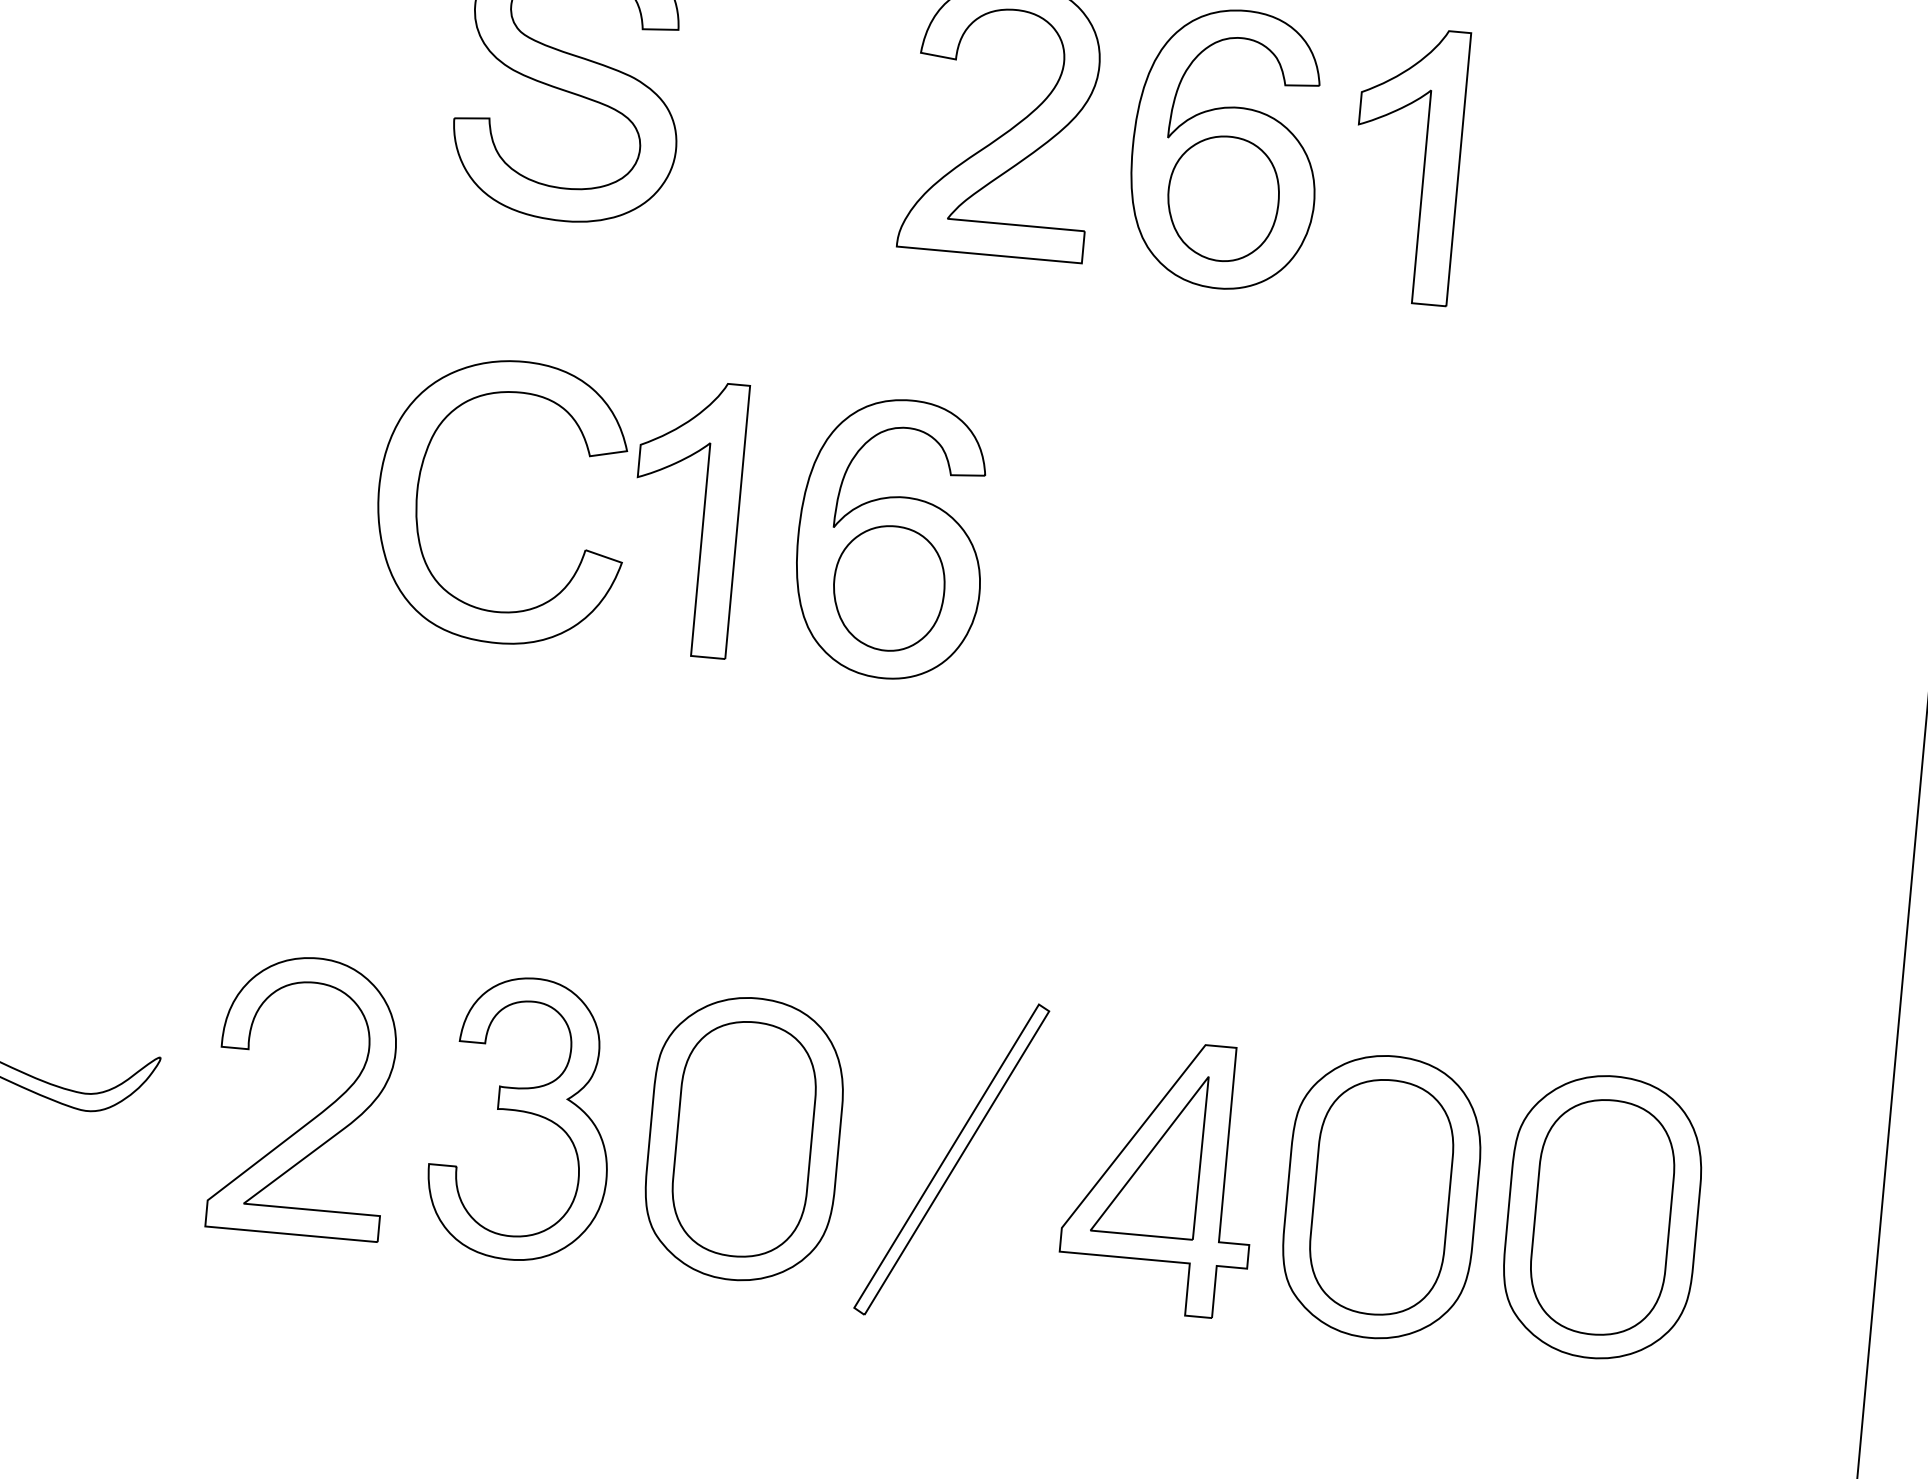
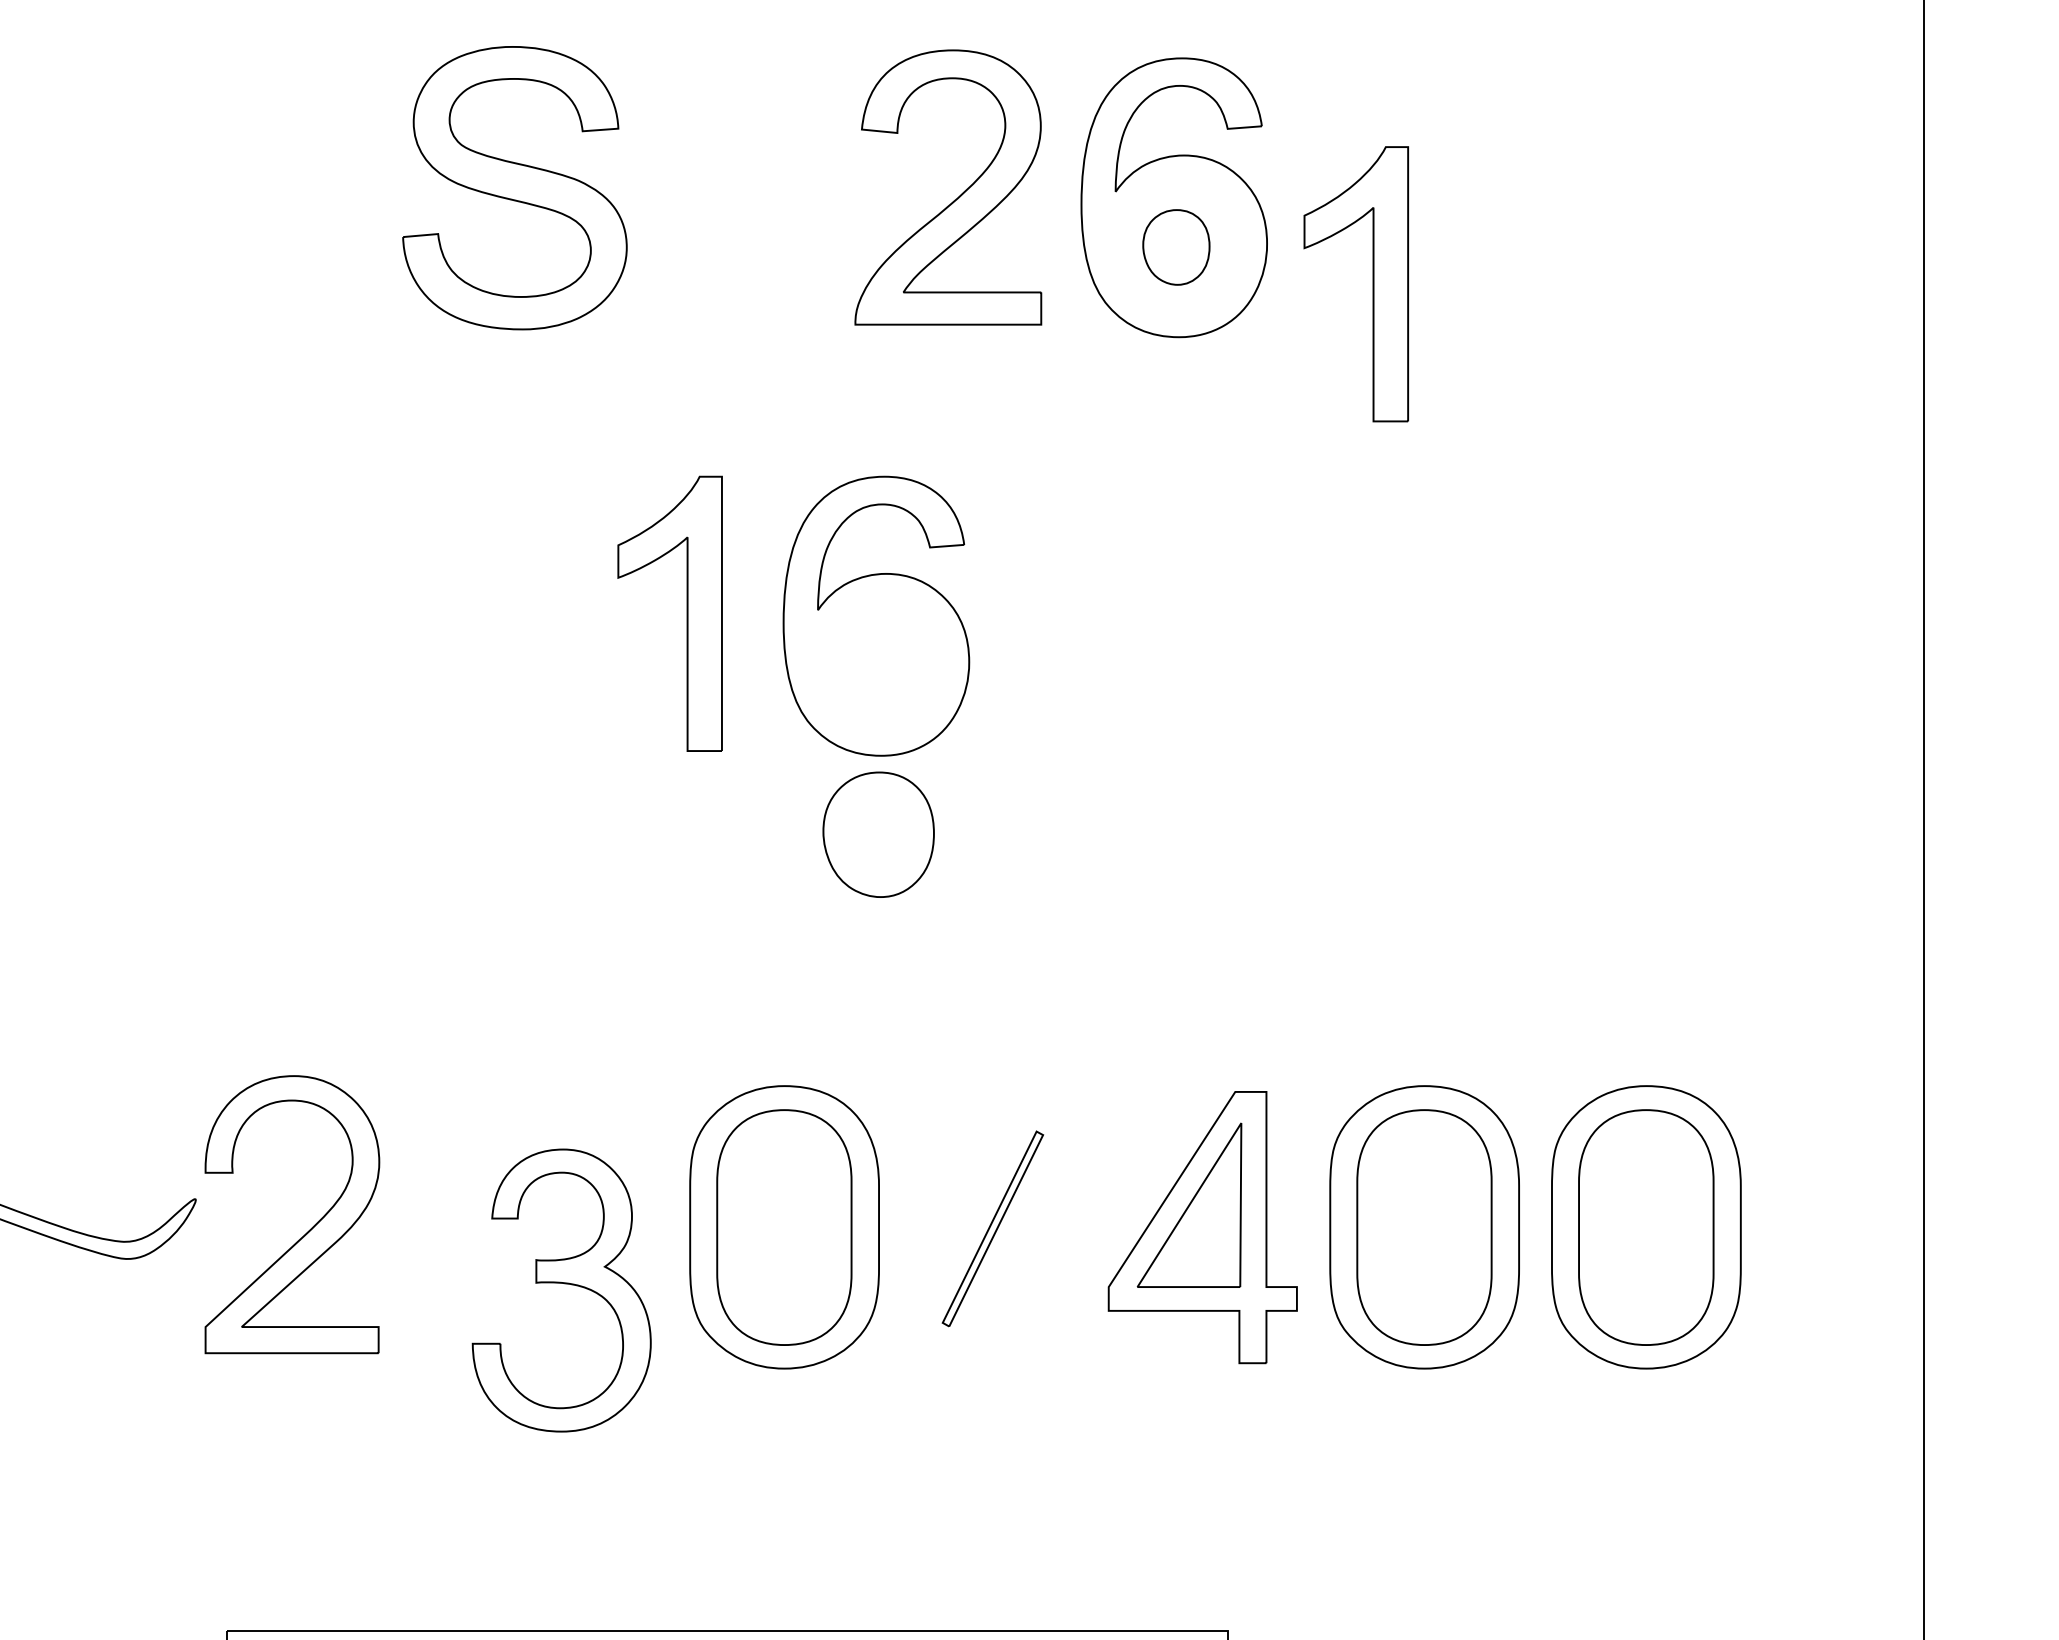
part: (1423, 166) -> (1372, 284), moved
part: (1223, 198) -> (1176, 247), size x0.6
part: (418, 496) -> (401, 616), removed
part: (888, 588) -> (878, 834), moved
part: (318, 1113) -> (308, 1230), moved
part: (525, 1113) -> (564, 1284), moved
part: (951, 1159) -> (992, 1228), size x0.6

